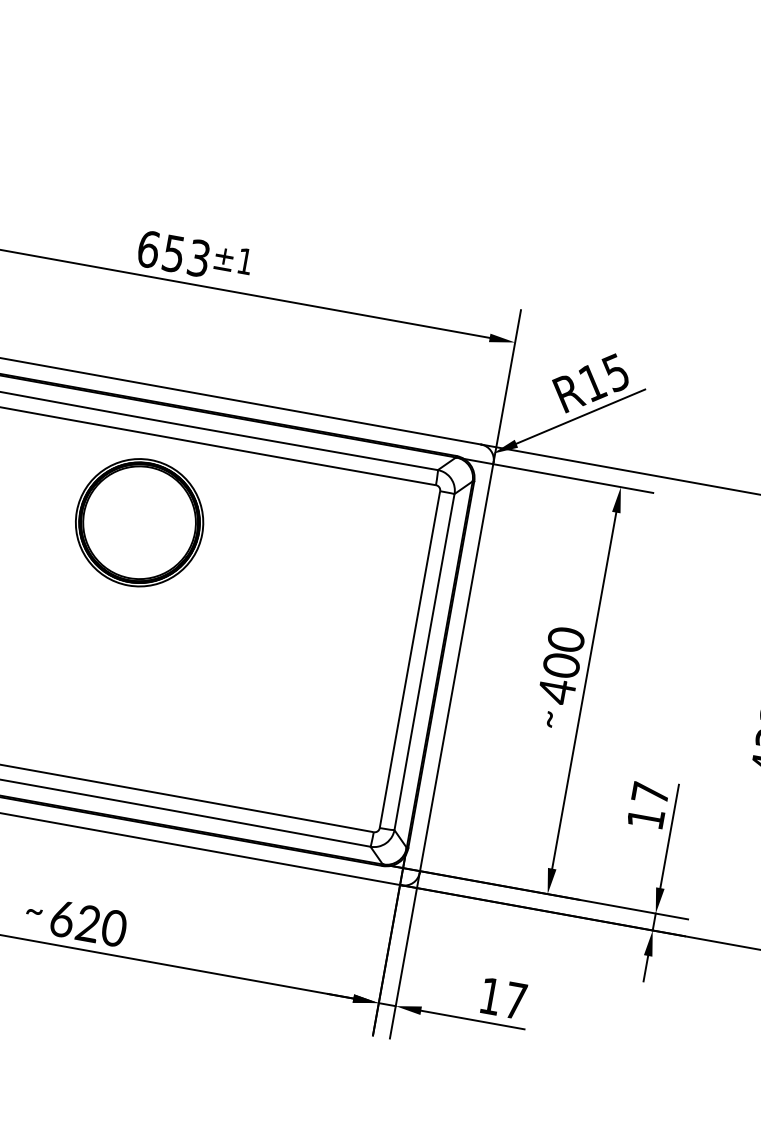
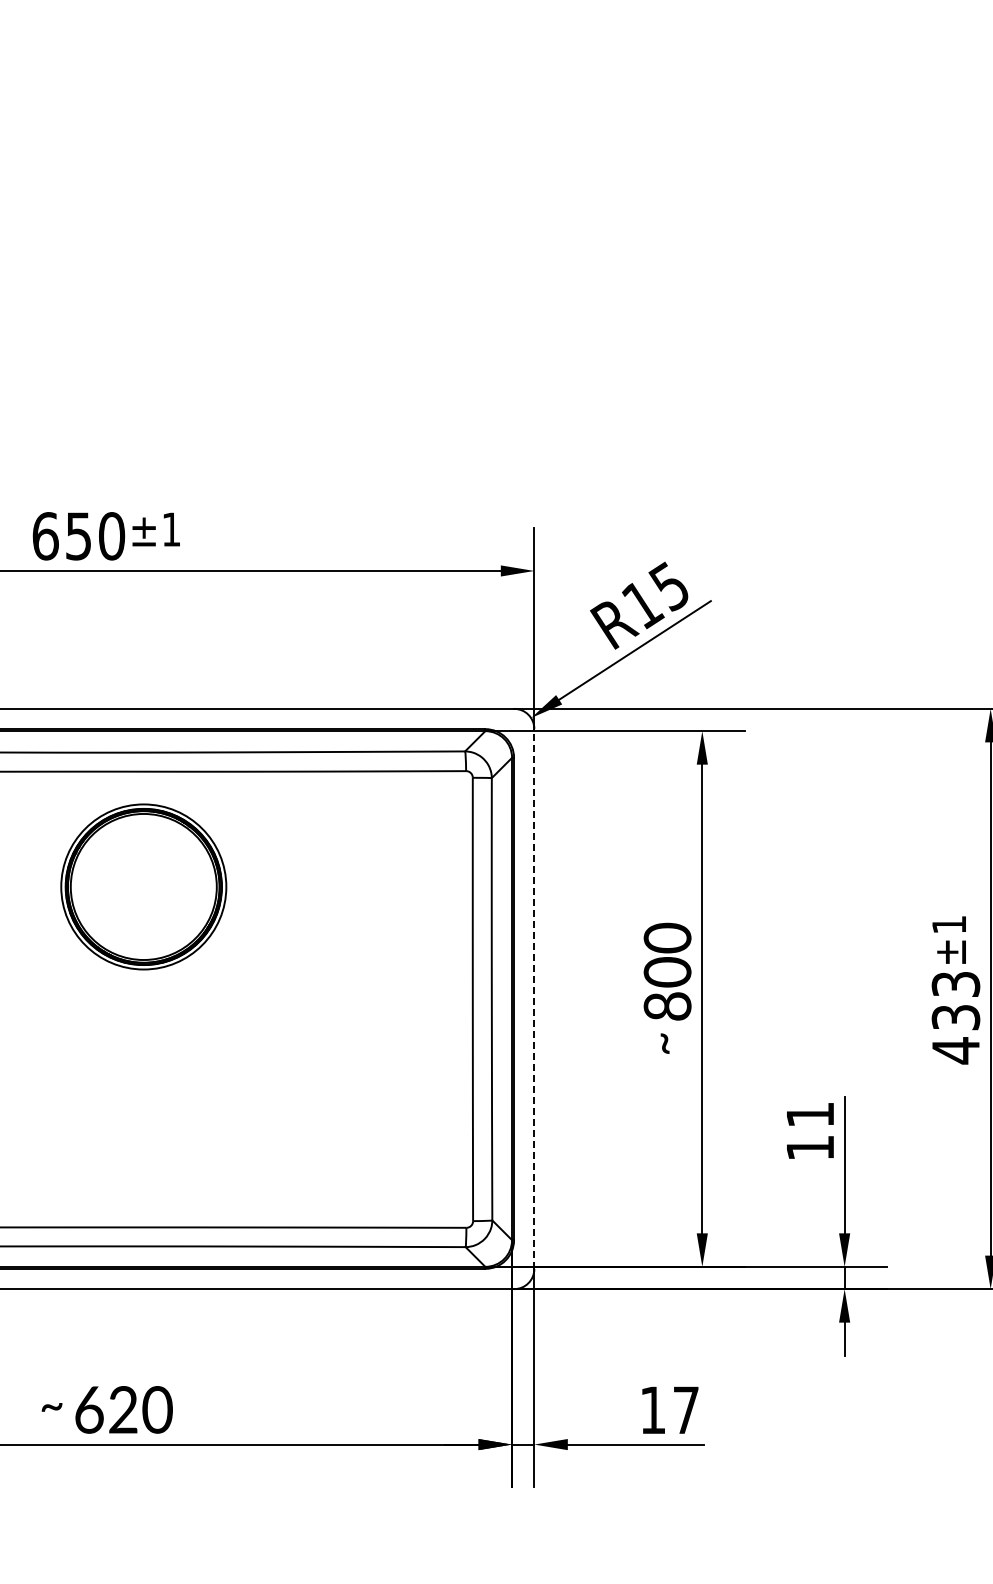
text: (199, 258) -> (112, 536), 653 -> 650
part: (139, 522) -> (143, 886), moved
line: (456, 667) -> (534, 998), solid -> dashed
text: (556, 691) -> (667, 1006), 400 -> 800
text: (650, 793) -> (810, 1114), 17 -> 11

